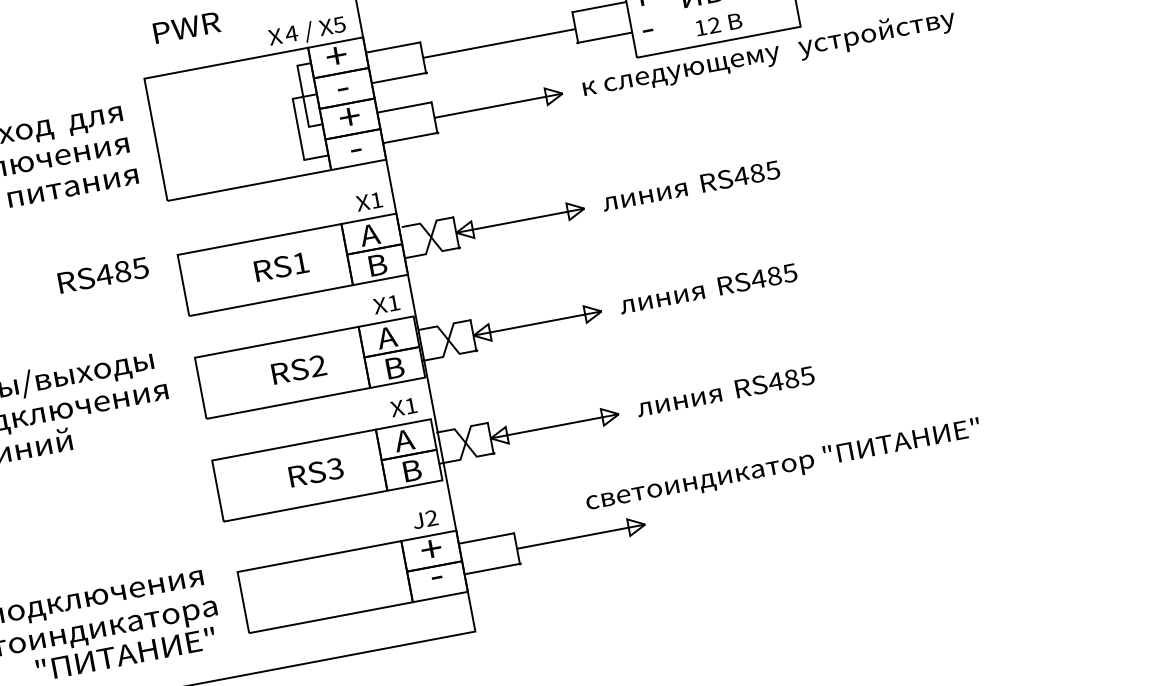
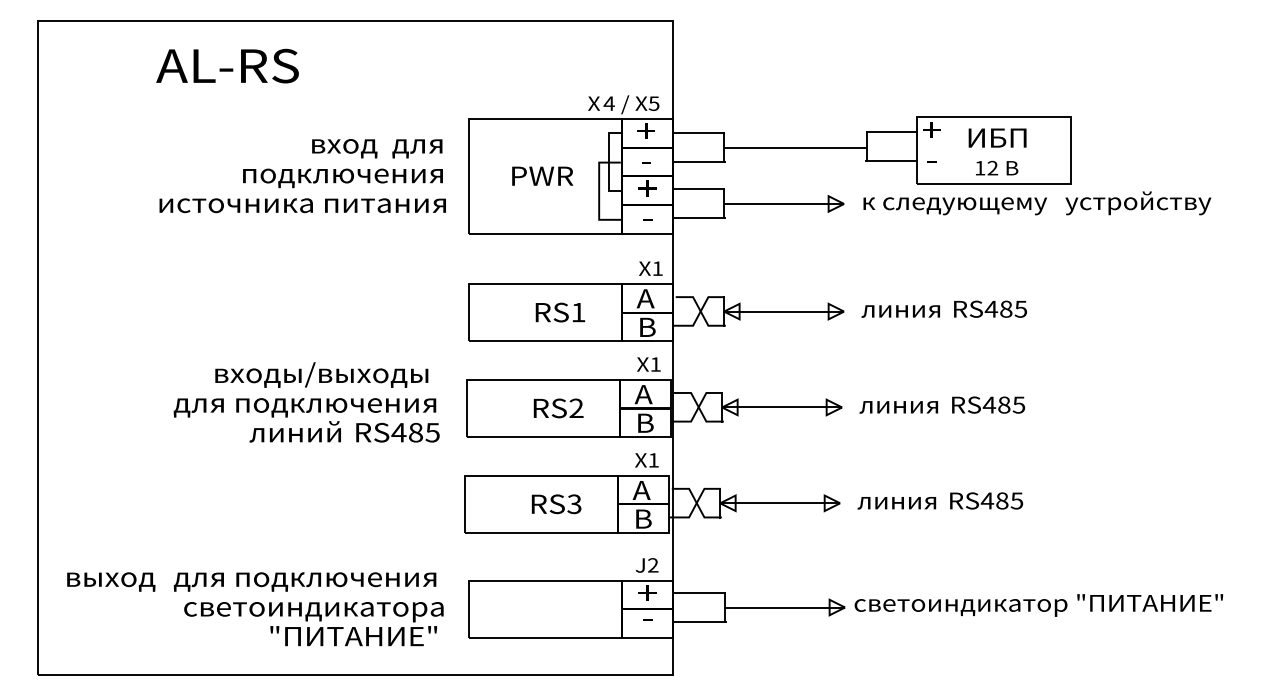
text: (186, 26) -> (542, 175), moved
text: (102, 275) -> (397, 432), moved
text: (782, 466) -> (1038, 605), moved

